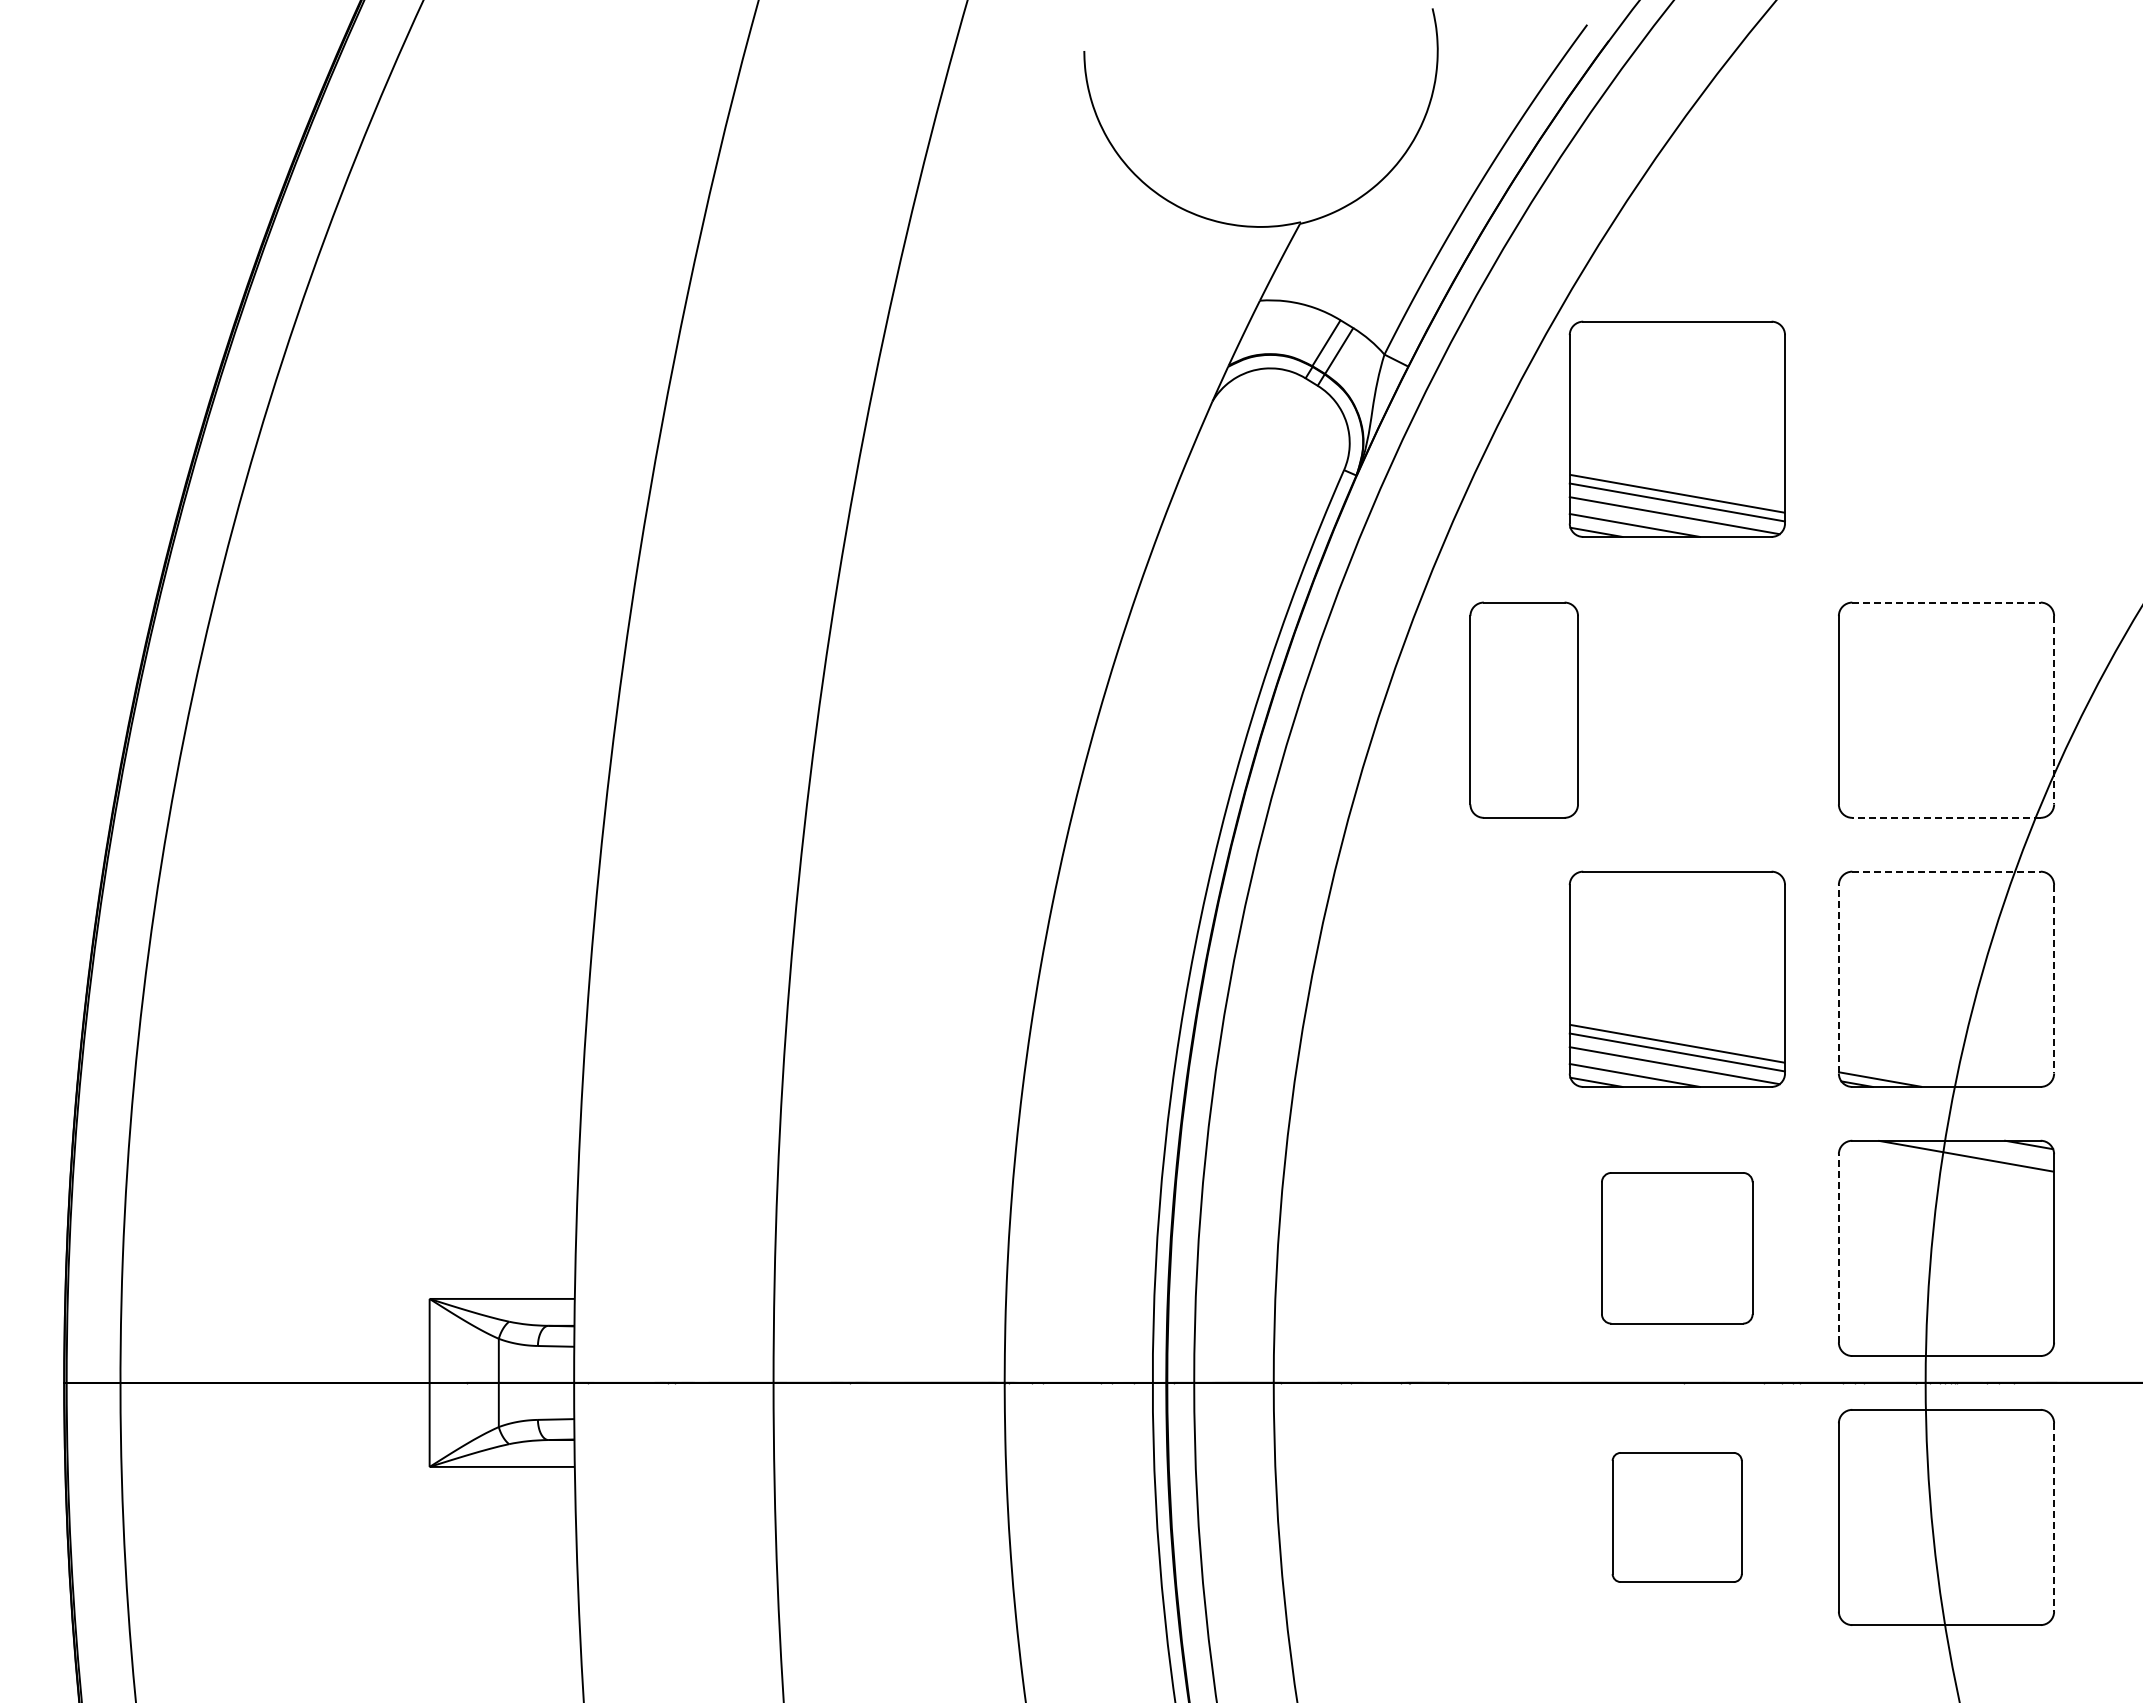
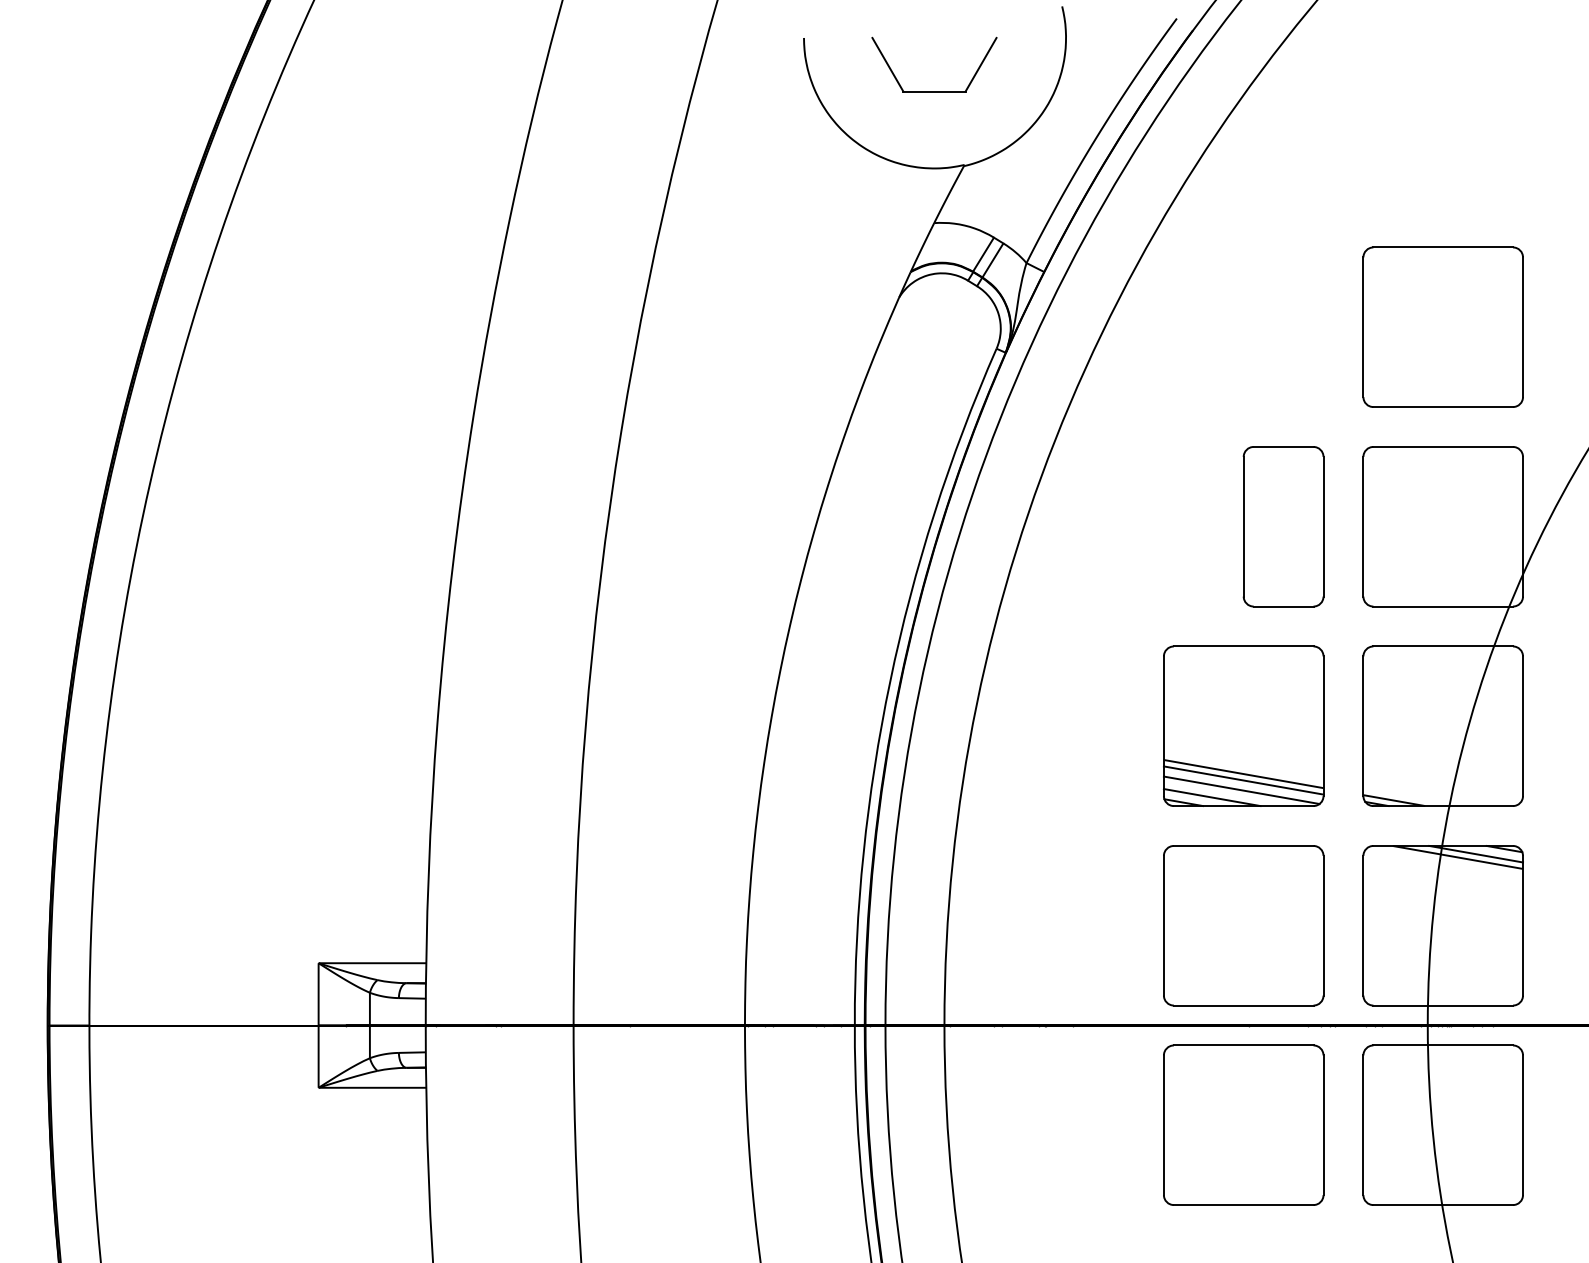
part: (1259, 122) -> (933, 91), added
part: (1676, 428) -> (1243, 317), removed
part: (1946, 440) -> (1443, 326), added
line: (1946, 602) -> (1443, 446), dashed -> solid
part: (1523, 709) -> (1283, 526), moved
line: (2054, 710) -> (1523, 526), dashed -> solid
line: (1945, 817) -> (1442, 606), dashed -> solid
line: (1946, 871) -> (1443, 646), dashed -> solid
line: (1838, 978) -> (1363, 725), dashed -> solid
line: (2054, 979) -> (1523, 726), dashed -> solid
line: (1990, 1151) -> (1475, 853), added
part: (1676, 1247) -> (1243, 925), size x1.43
line: (1838, 1247) -> (1363, 925), dashed -> solid
part: (1676, 1517) -> (1243, 1125), size x1.67
line: (2054, 1517) -> (1523, 1125), dashed -> solid

